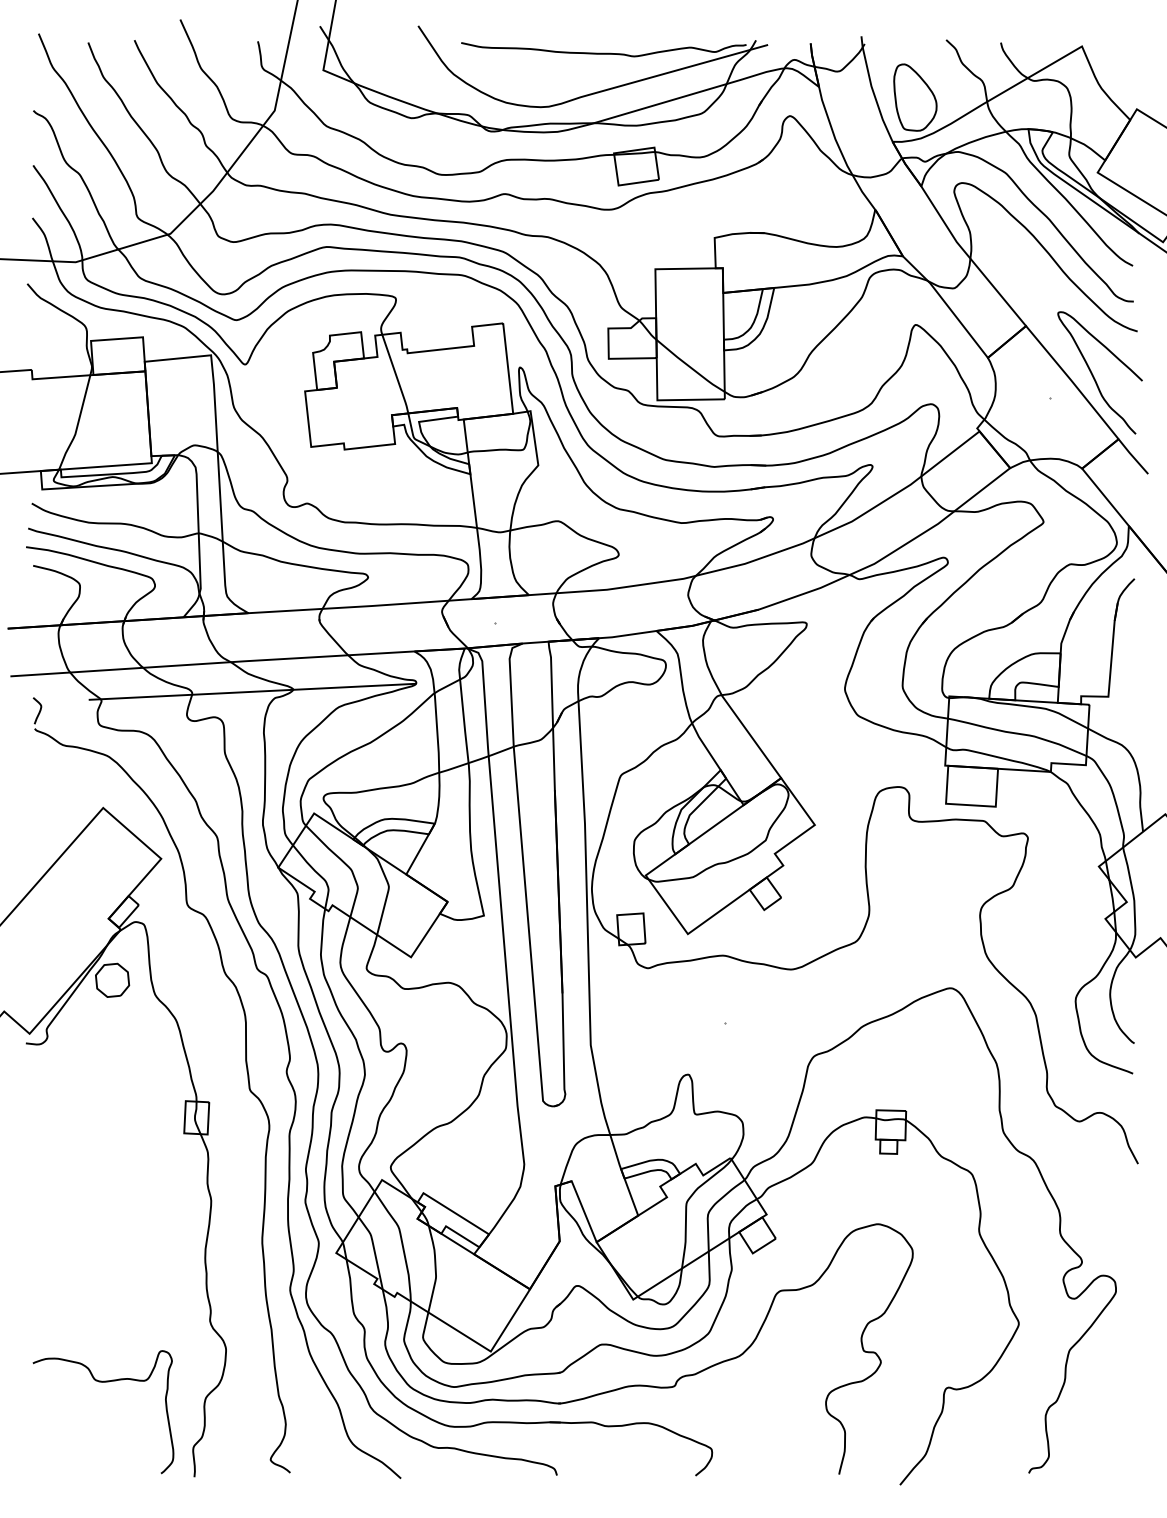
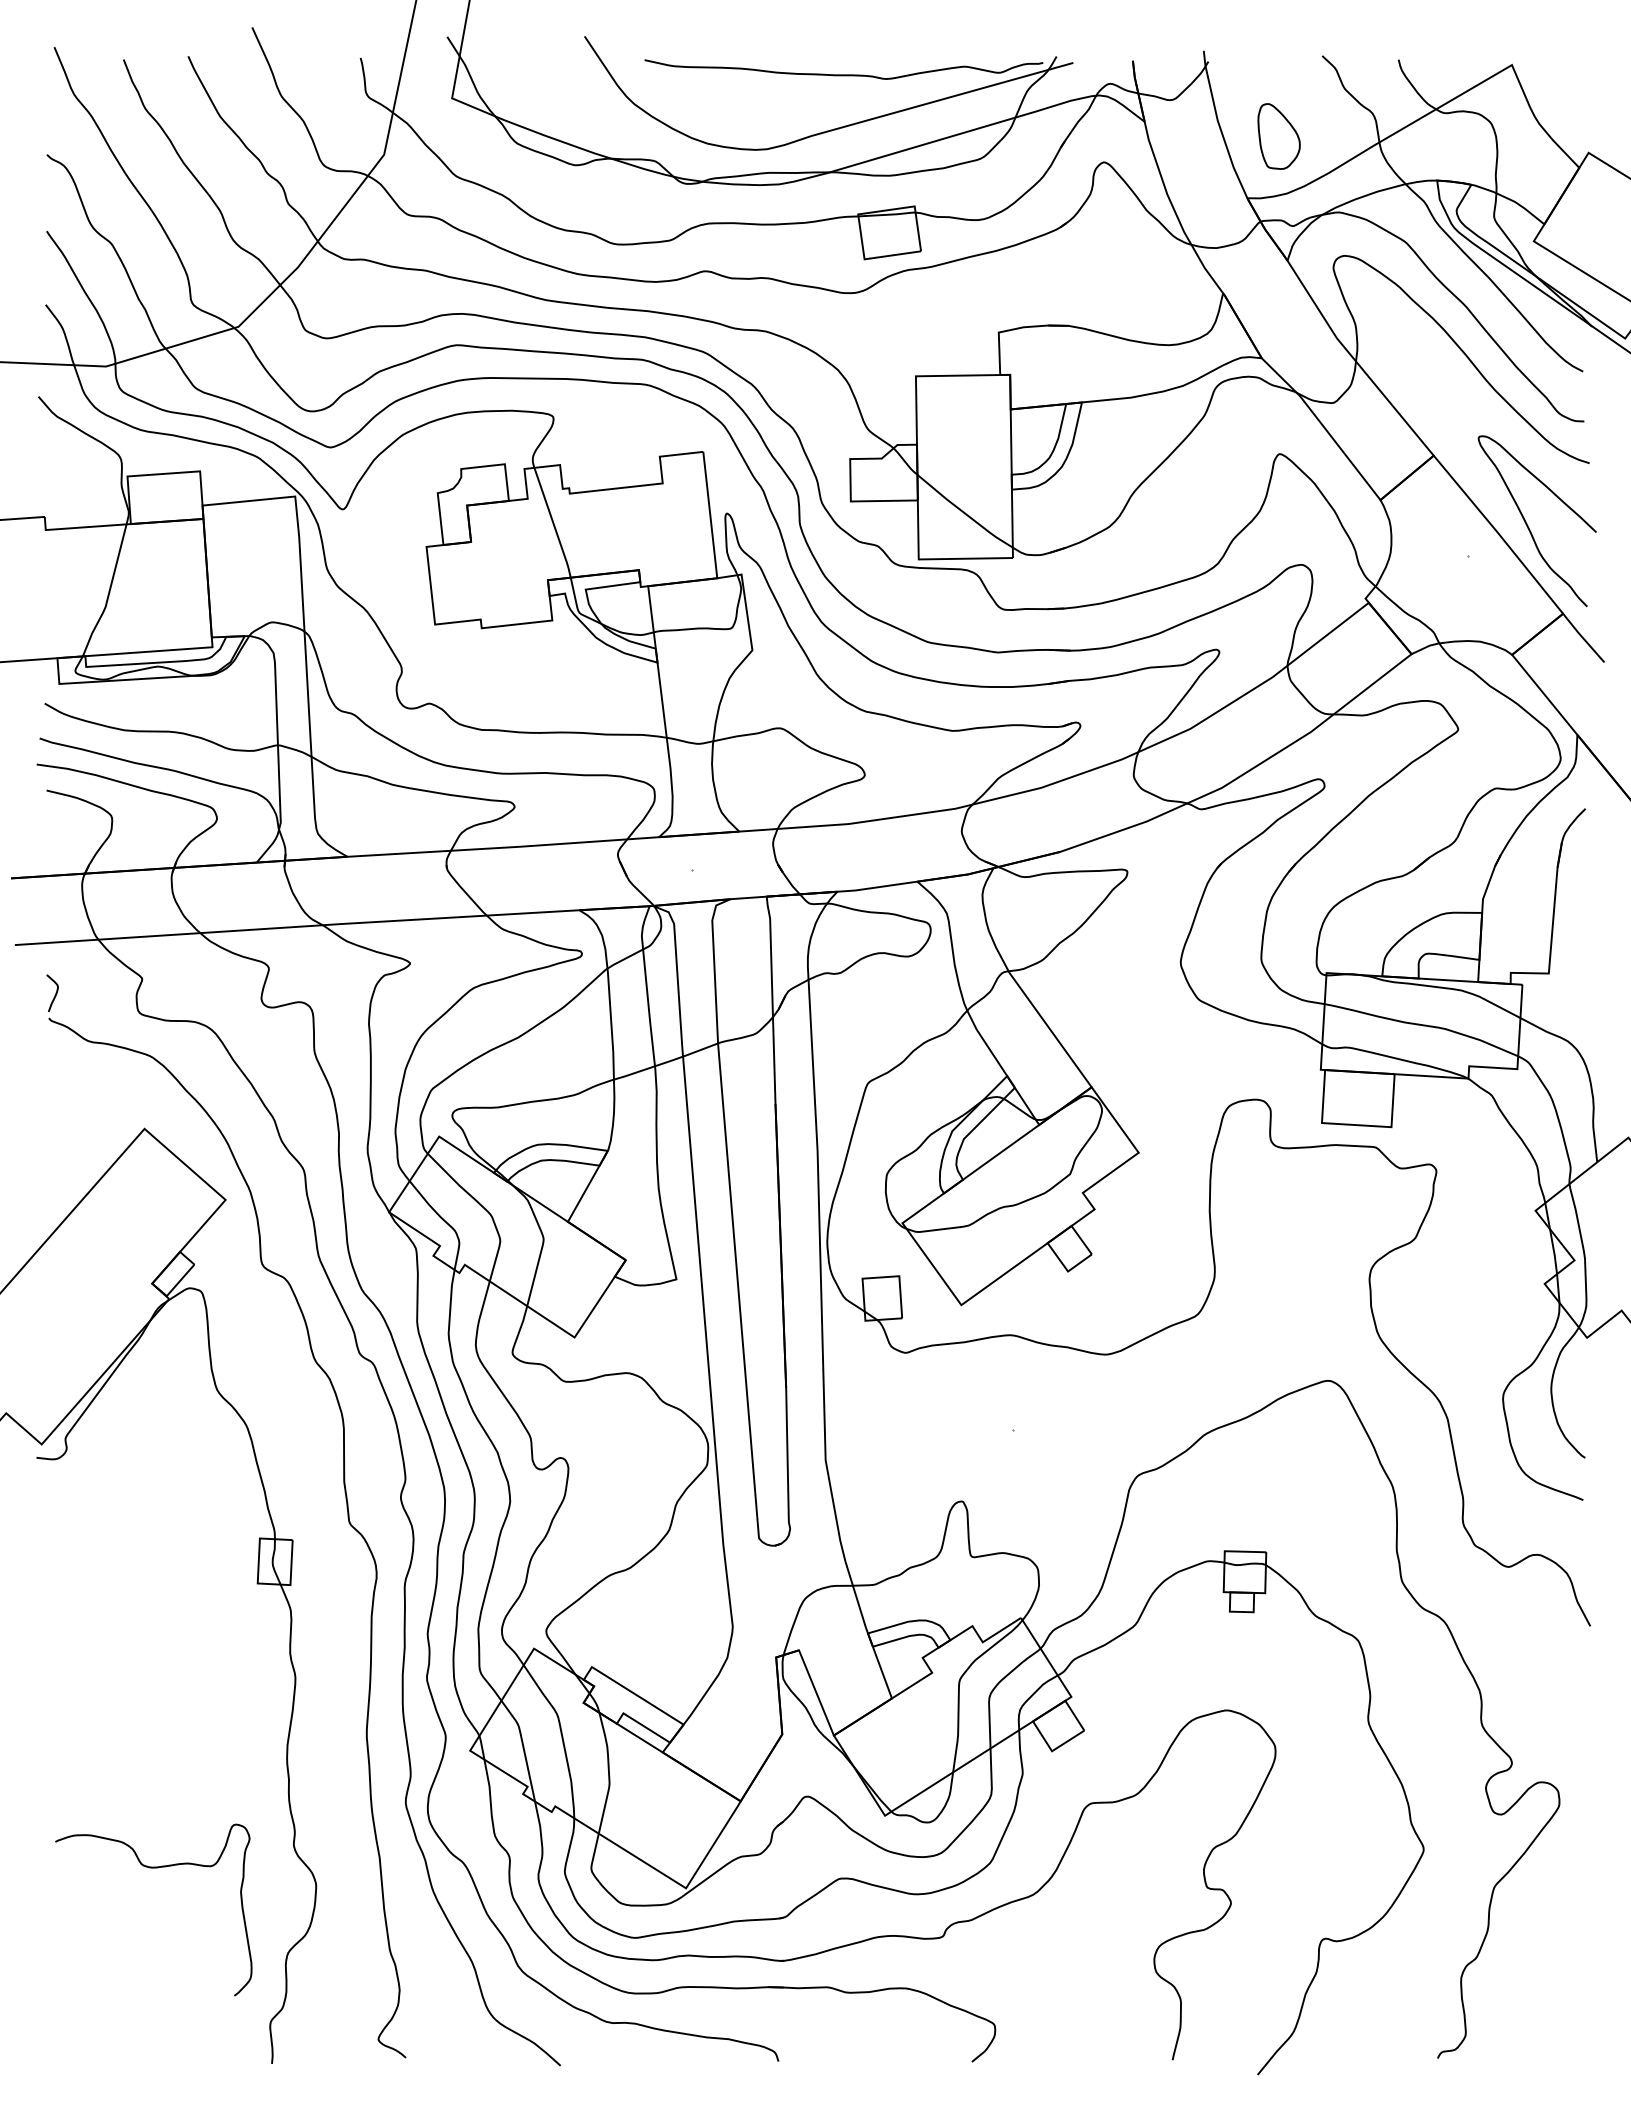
part: (914, 97) -> (1278, 136), size x0.7
line: (252, 691) -> (352, 966), removed
part: (112, 980) -> (157, 1369), removed
curve: (103, 1382) -> (153, 1868), moved

